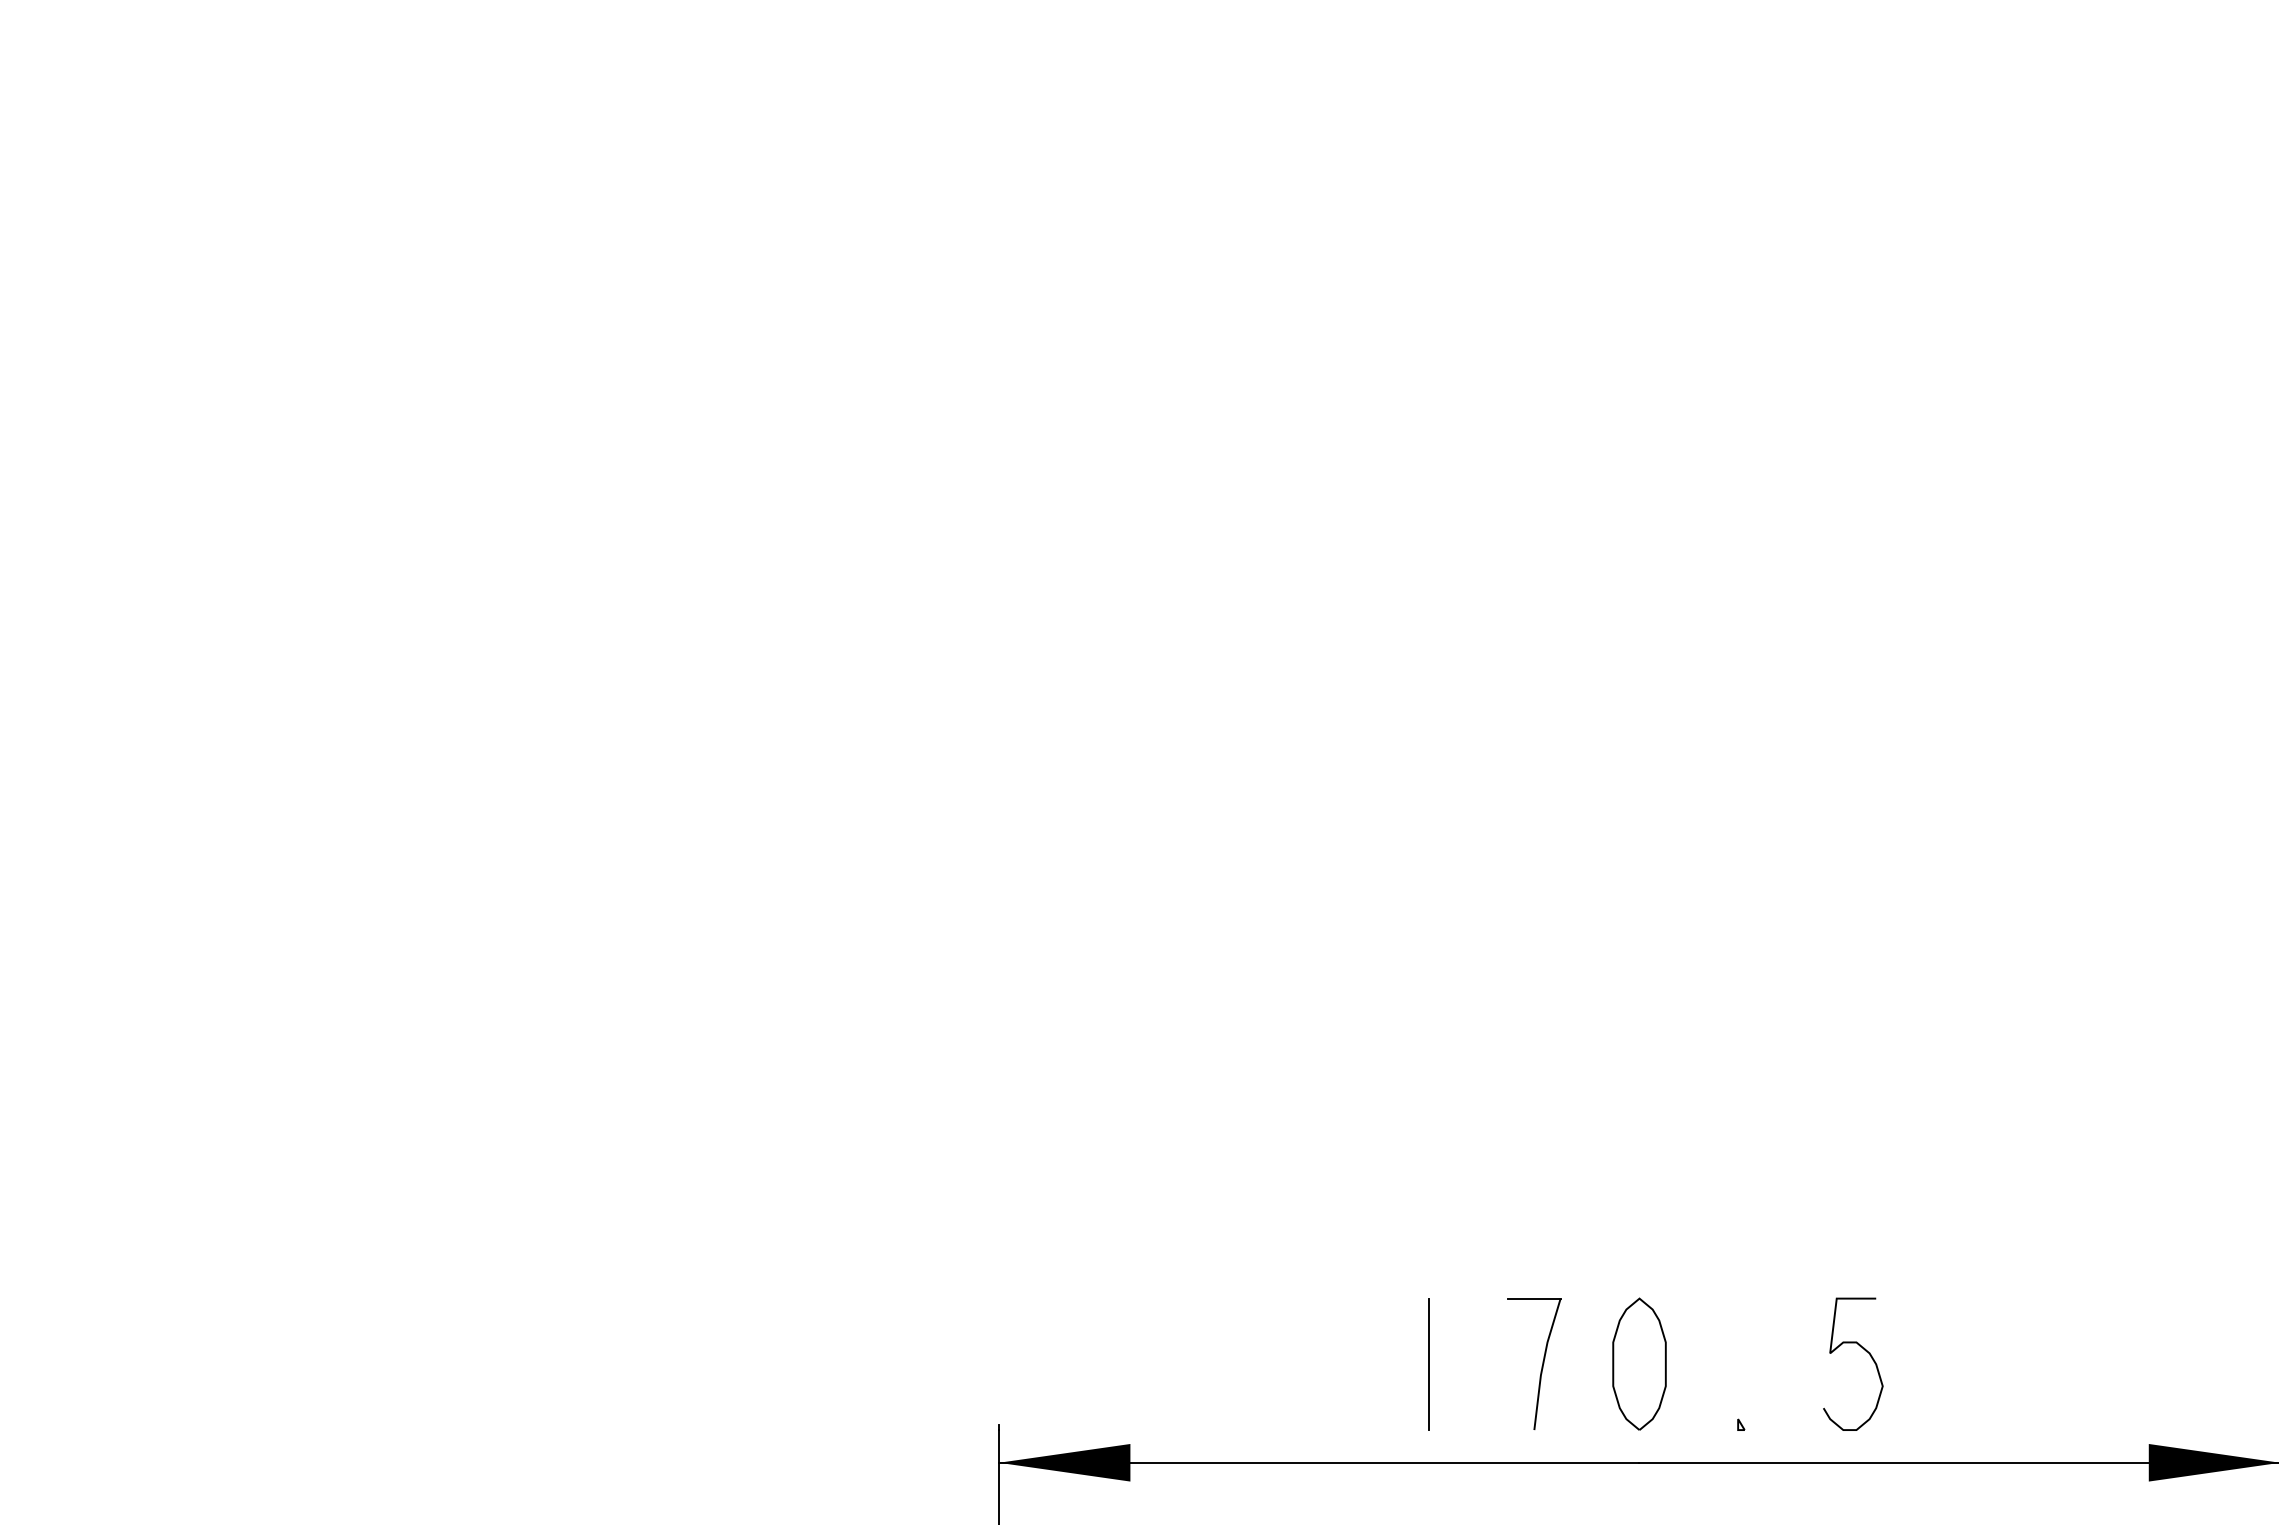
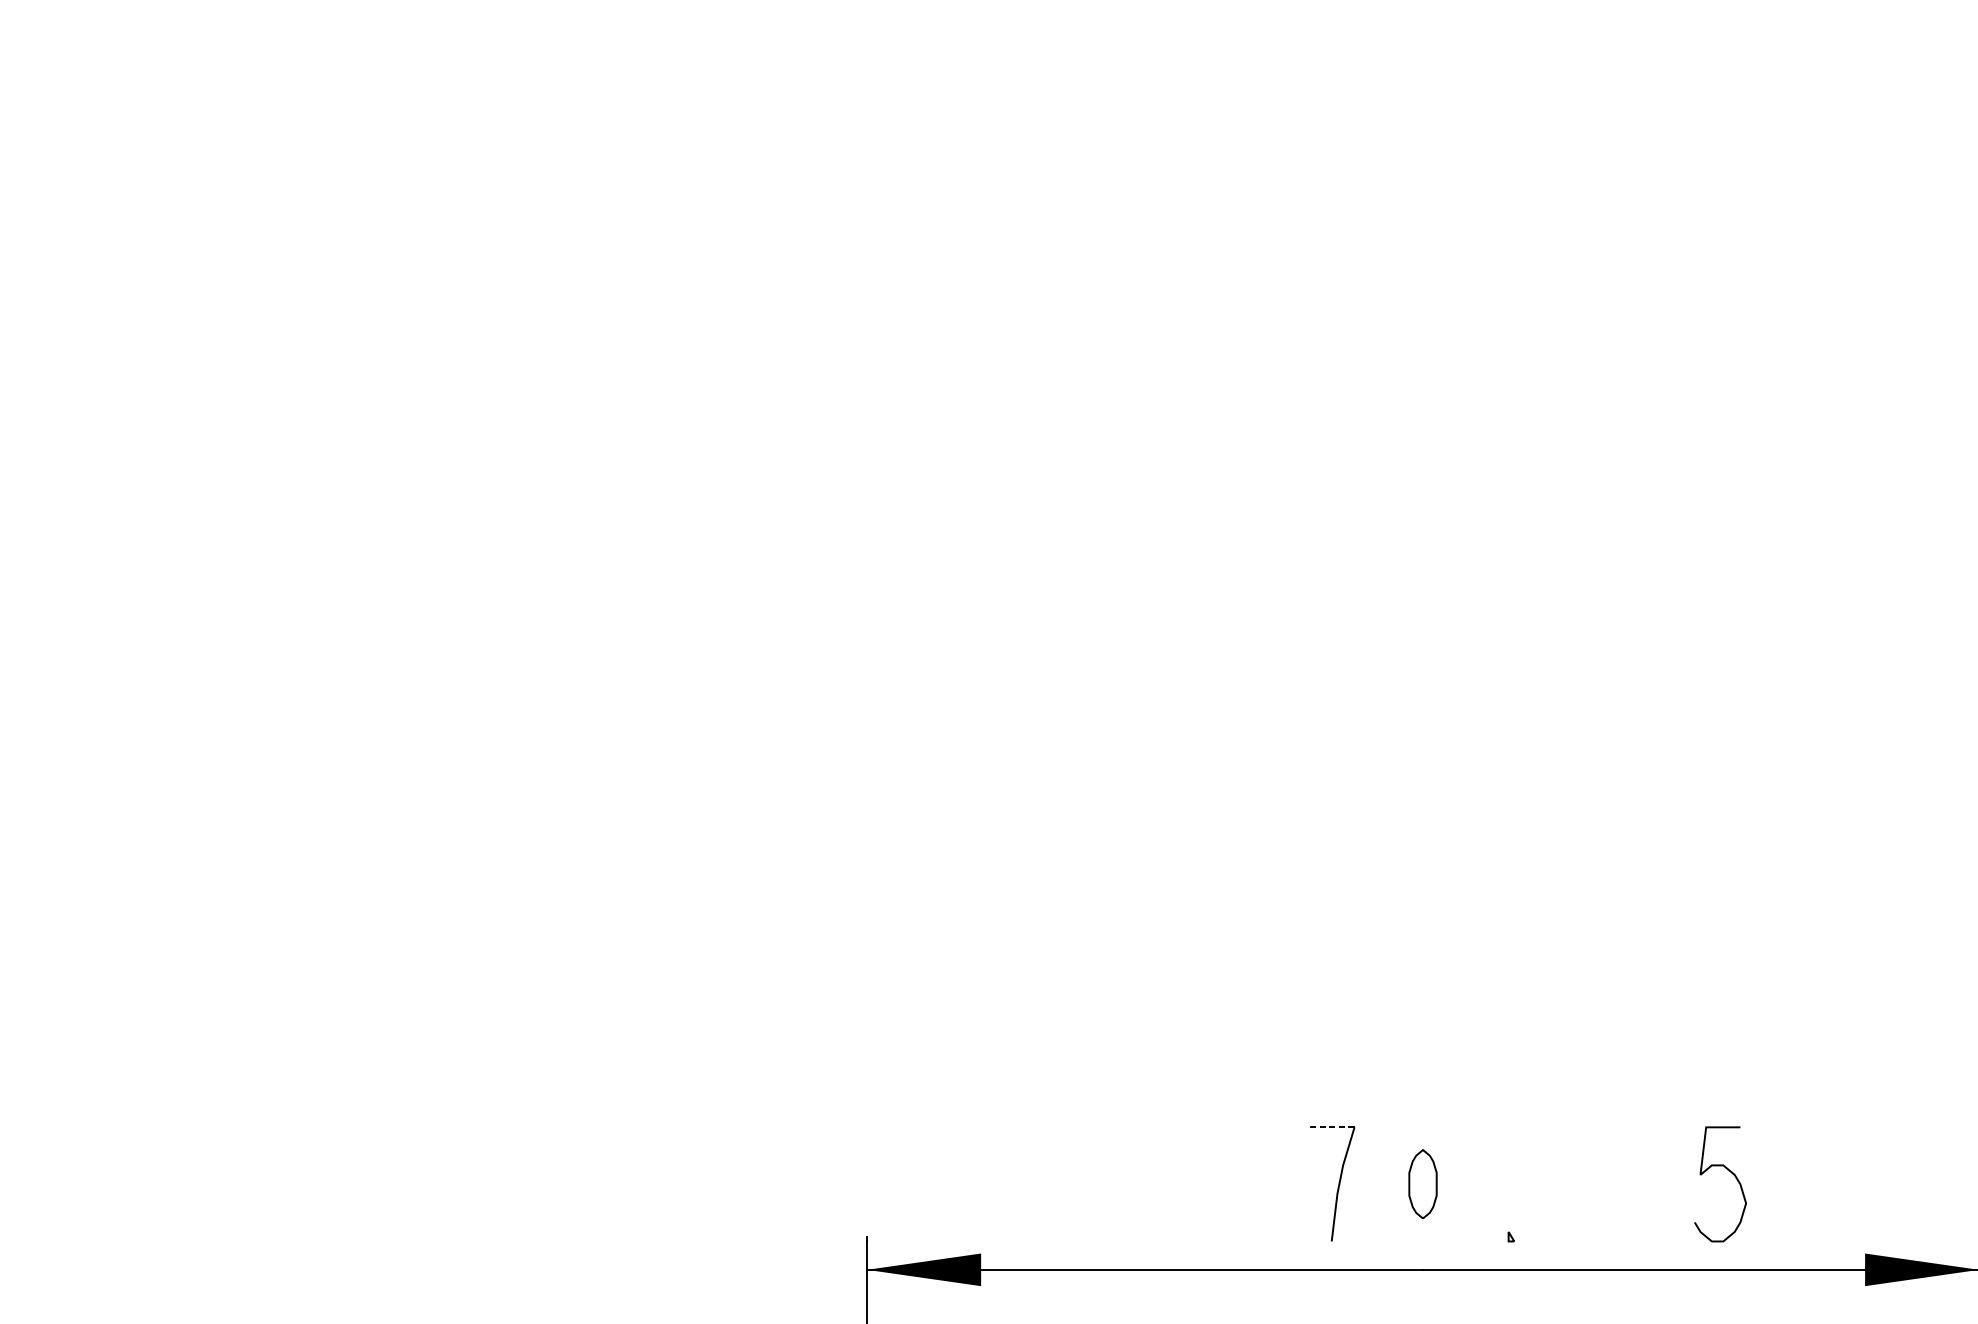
line: (1533, 1298) -> (1330, 1127), solid -> dashed
curve: (1865, 1351) -> (1731, 1173), moved
part: (1639, 1363) -> (1423, 1183), size x0.6
line: (1429, 1364) -> (1240, 1184), removed

